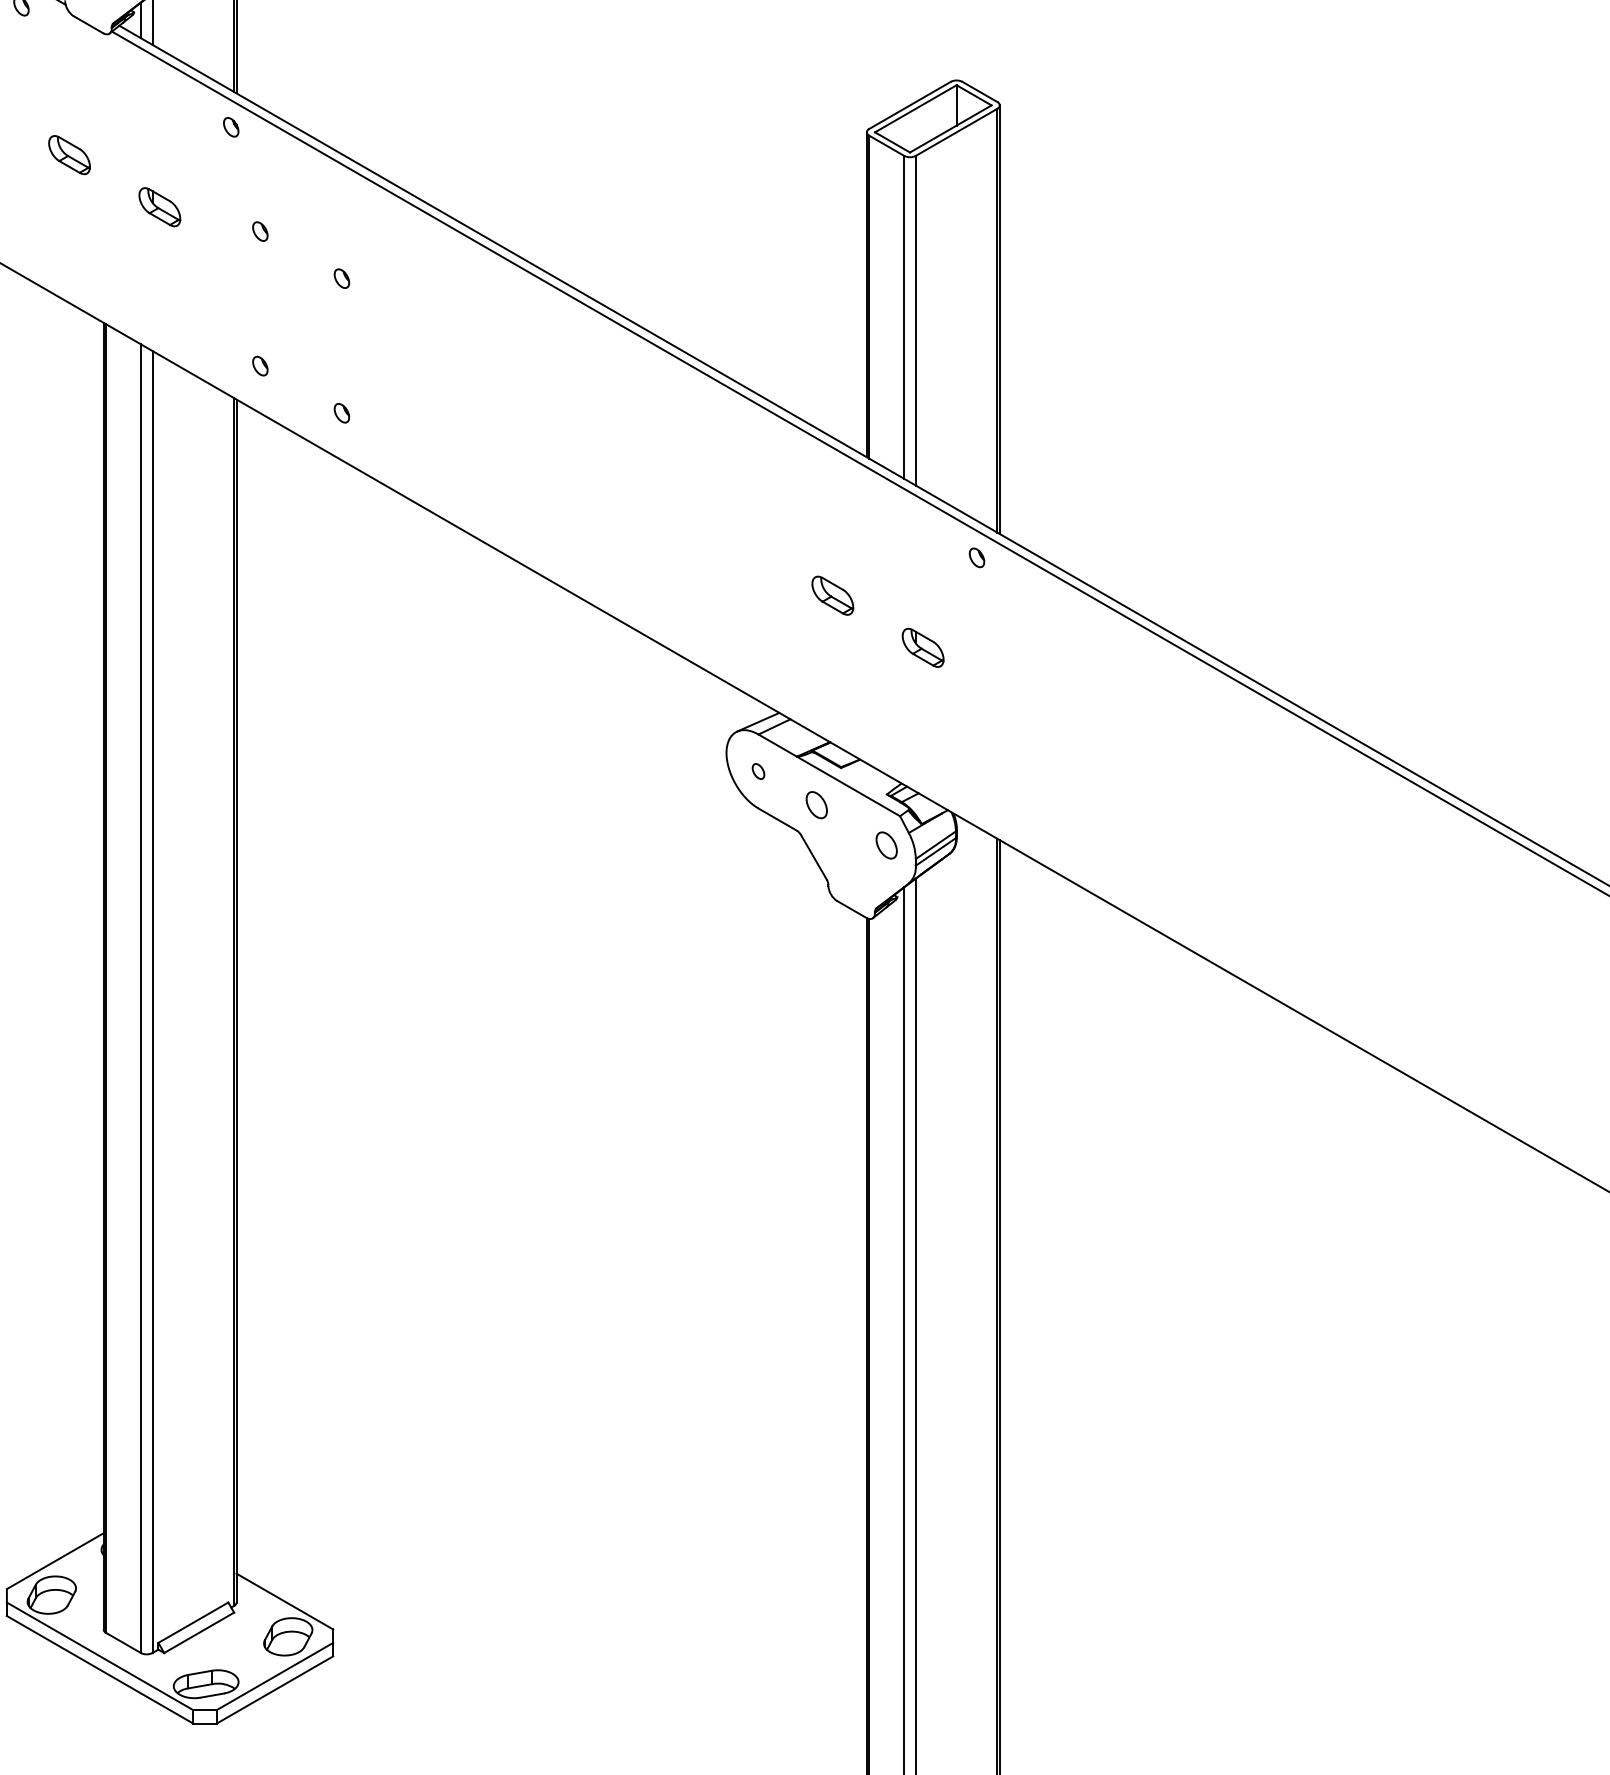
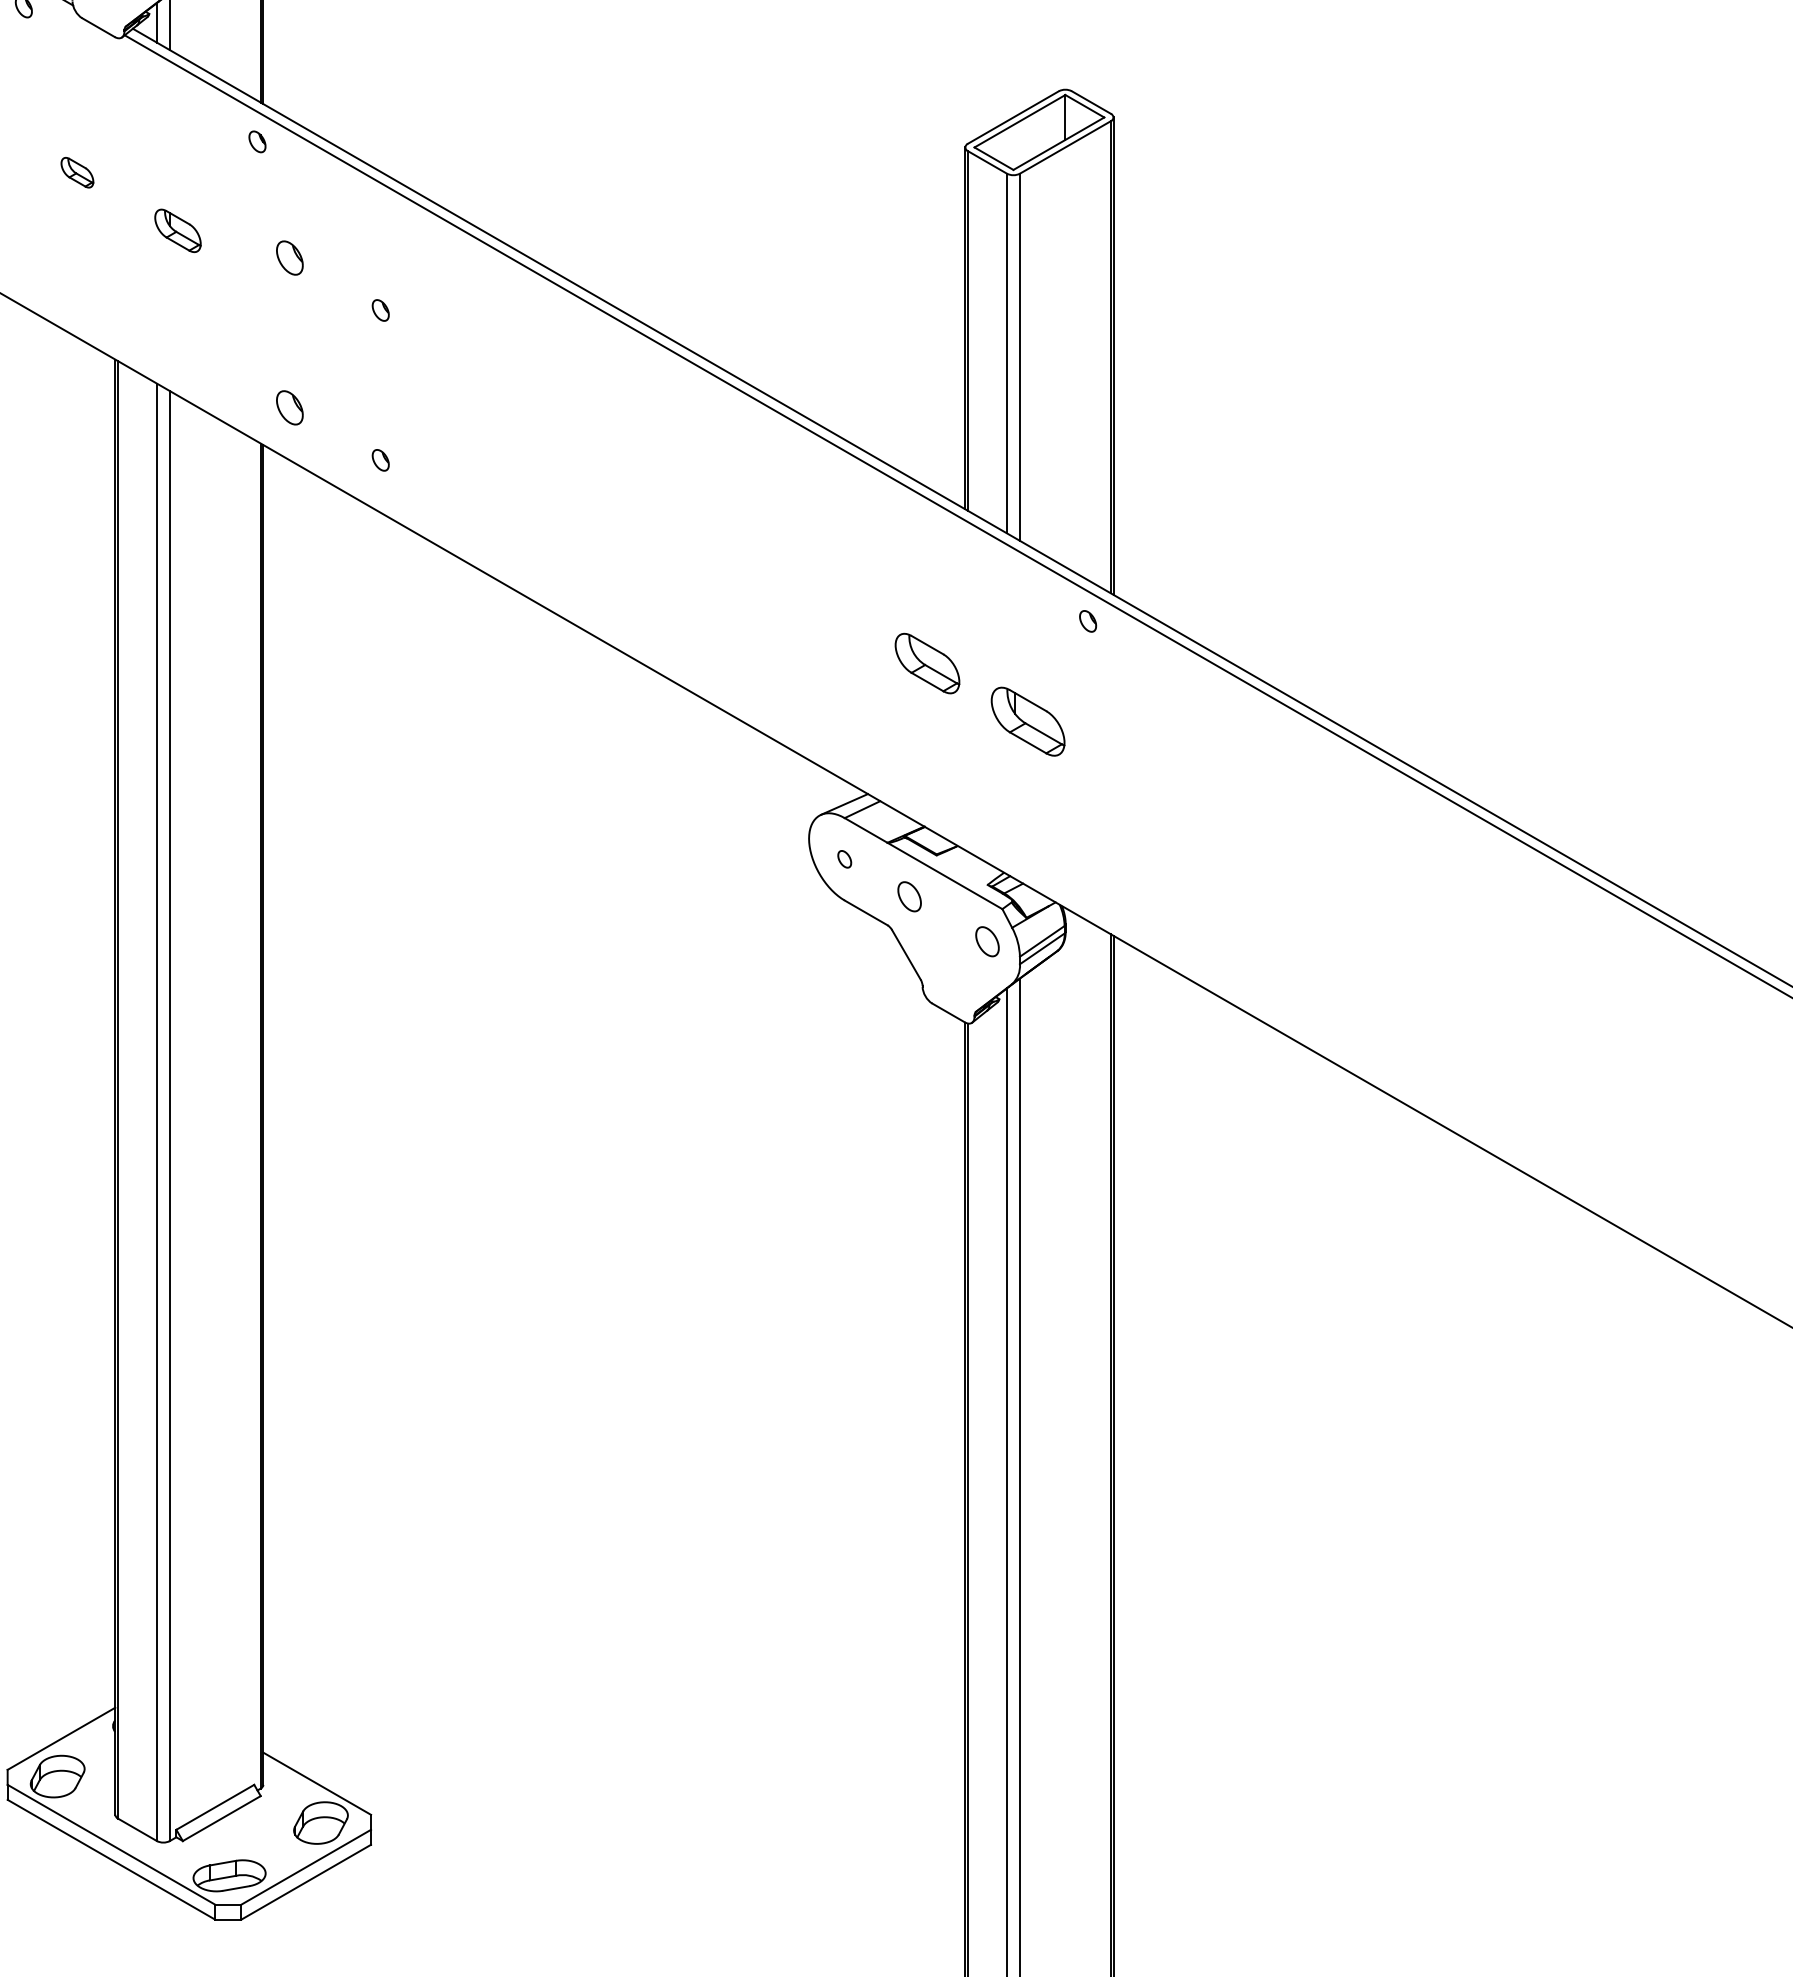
part: (69, 154) -> (77, 172), size x0.7
part: (259, 231) -> (289, 257), size x1.6
part: (259, 365) -> (289, 407), size x1.6
part: (832, 595) -> (927, 663), size x1.4
part: (922, 647) -> (1027, 721), size x1.6

